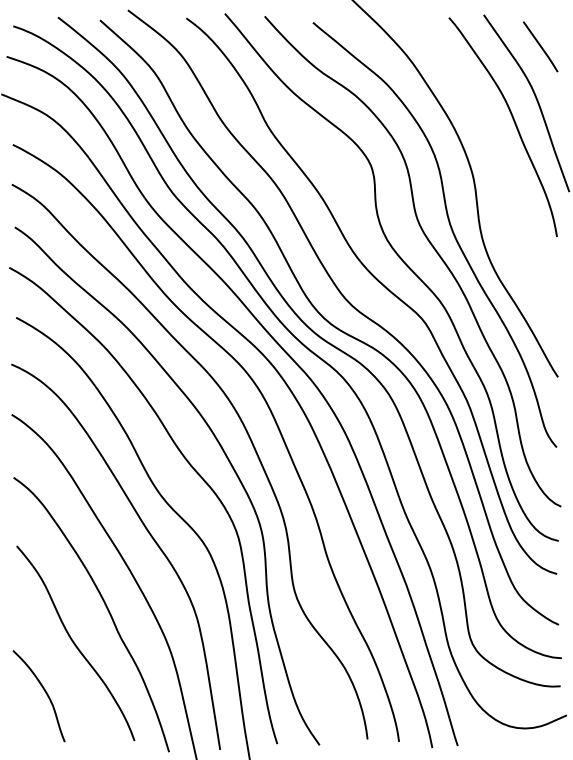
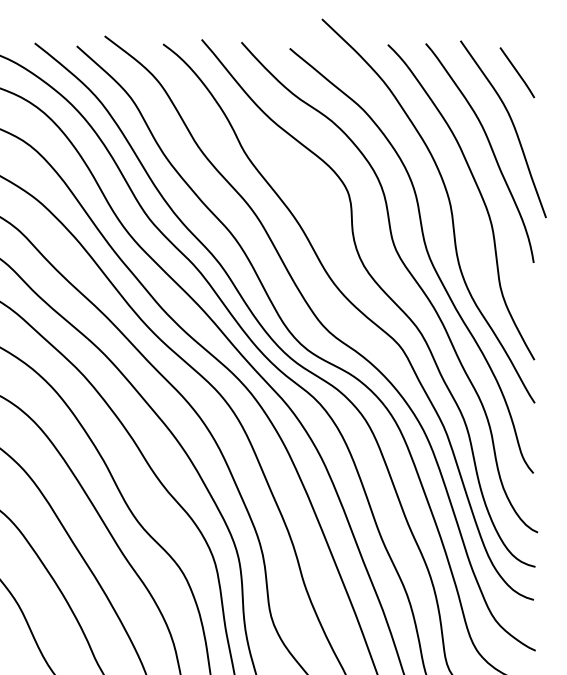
curve: (502, 167) -> (479, 193), added

